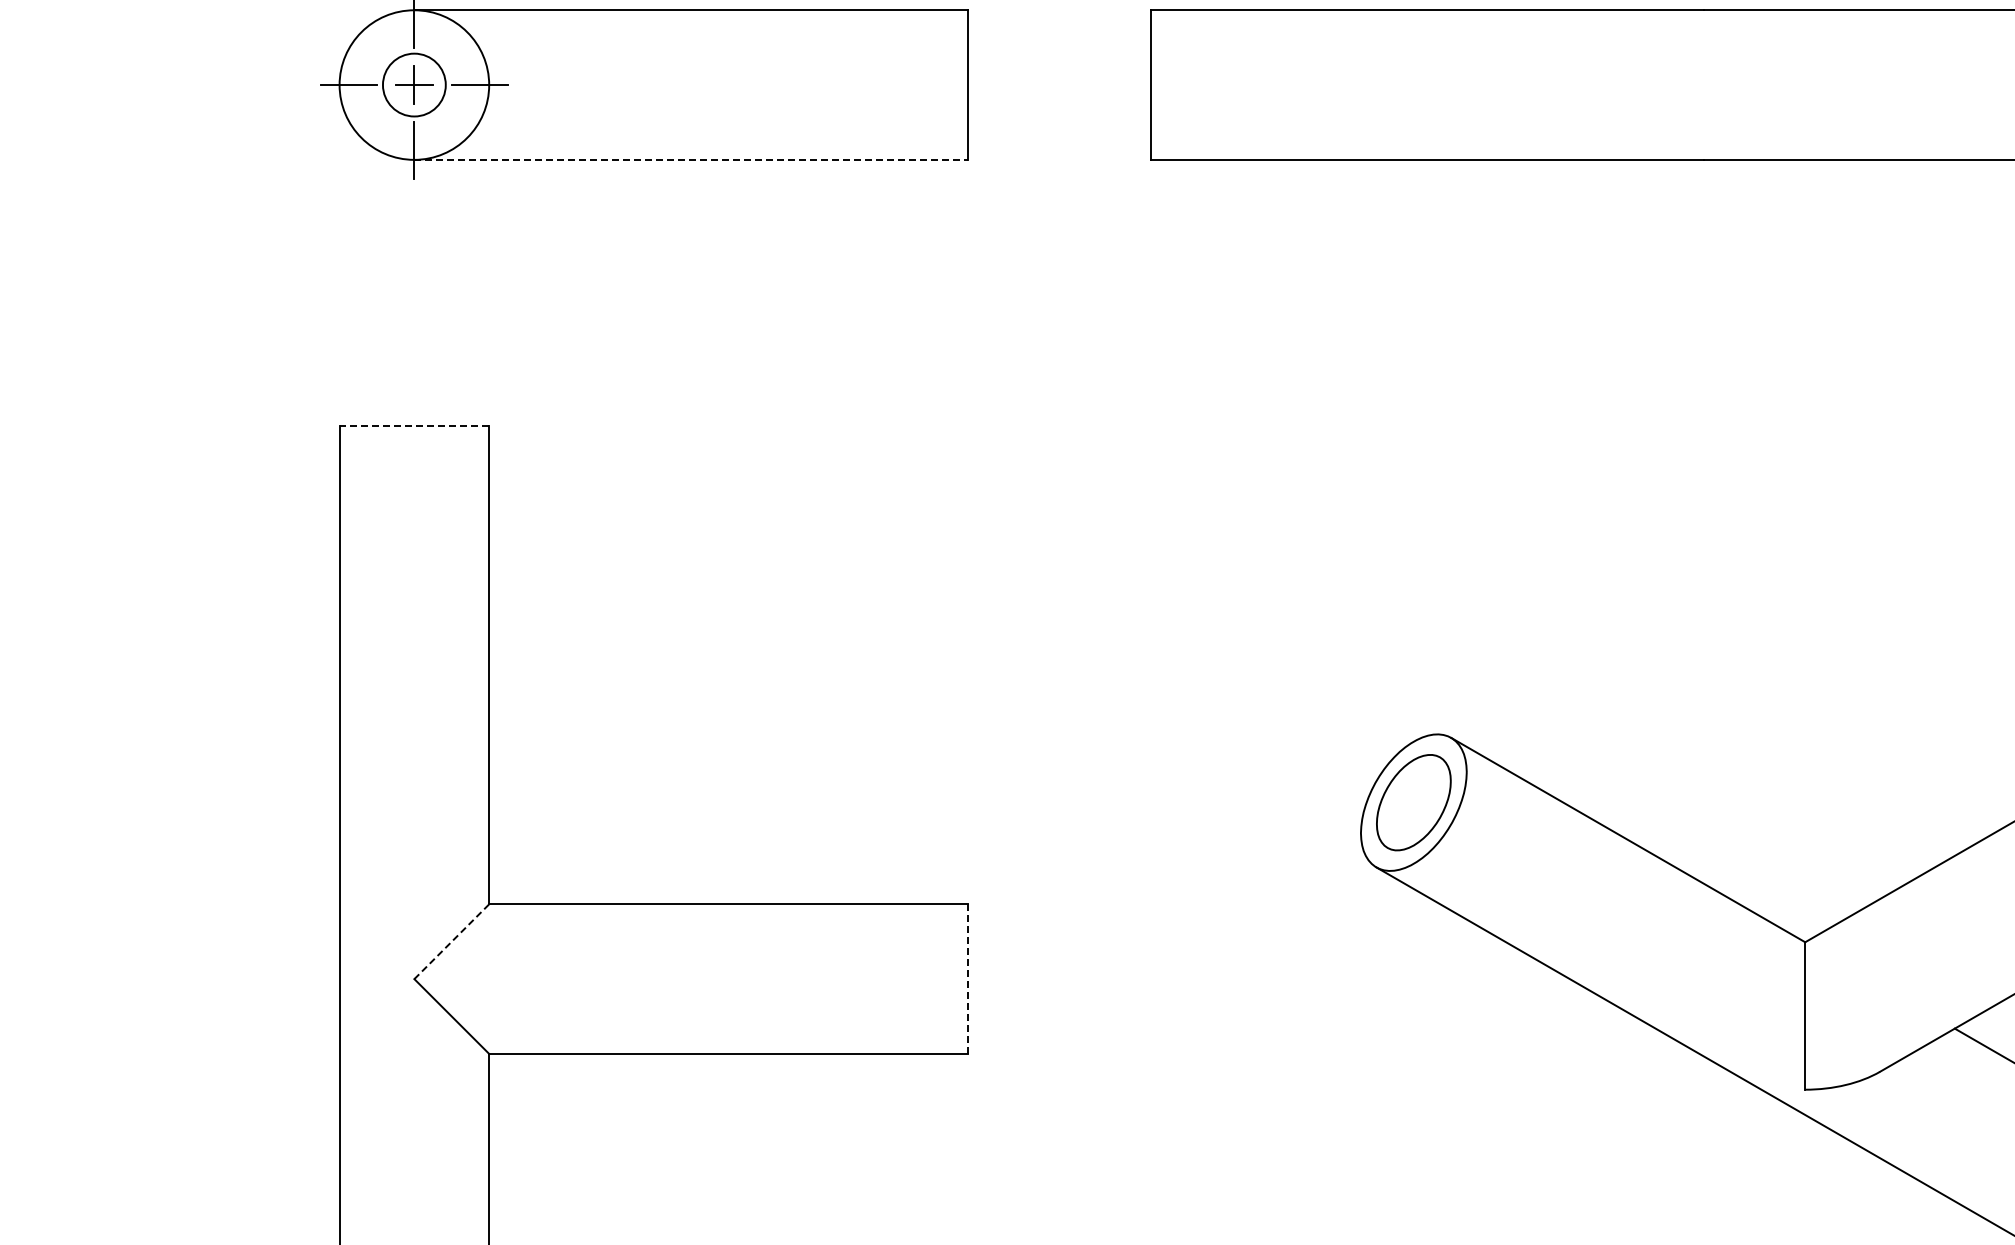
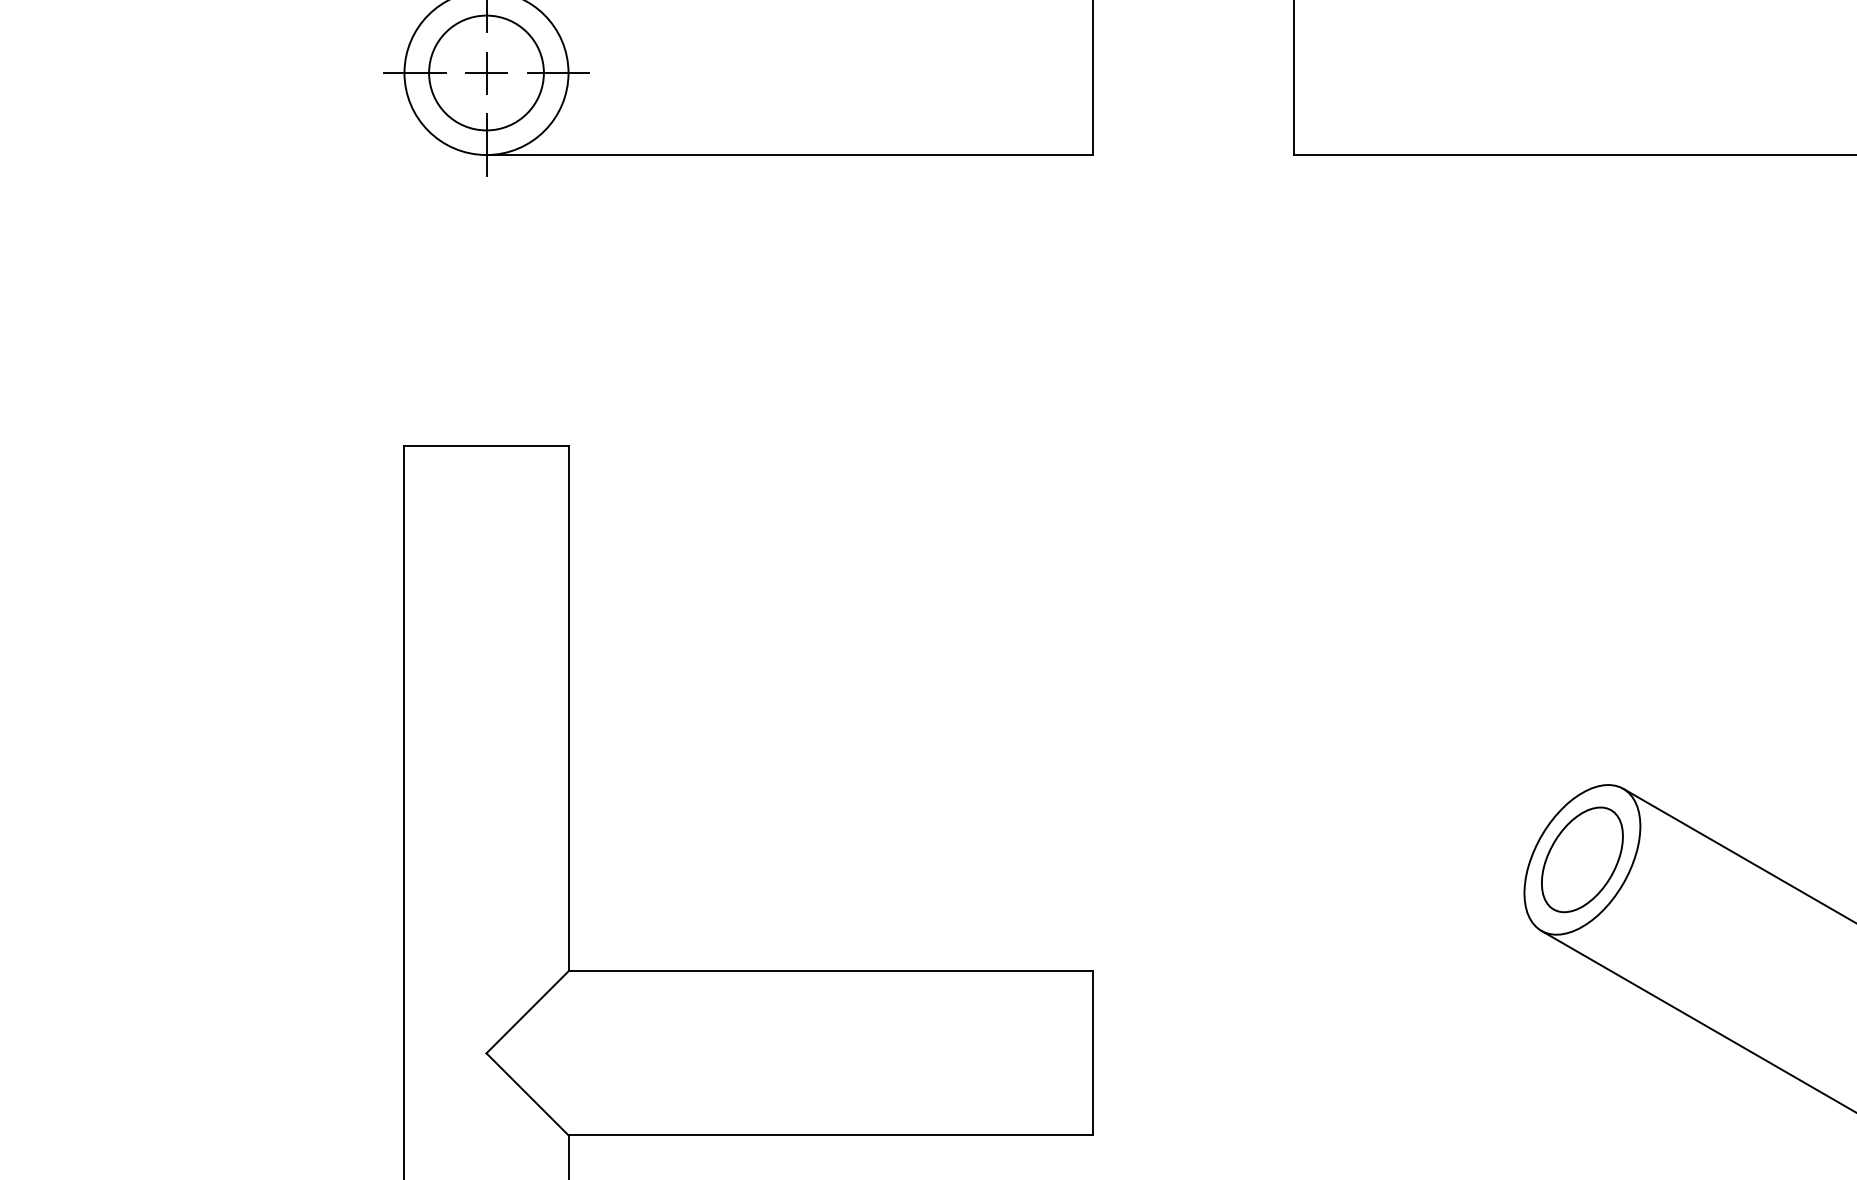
circle: (414, 84) -> (486, 72), size x1.67
line: (691, 159) -> (790, 154), dashed -> solid
line: (414, 425) -> (486, 446), dashed -> solid
line: (451, 941) -> (527, 1012), dashed -> solid
line: (967, 979) -> (1092, 1053), dashed -> solid

